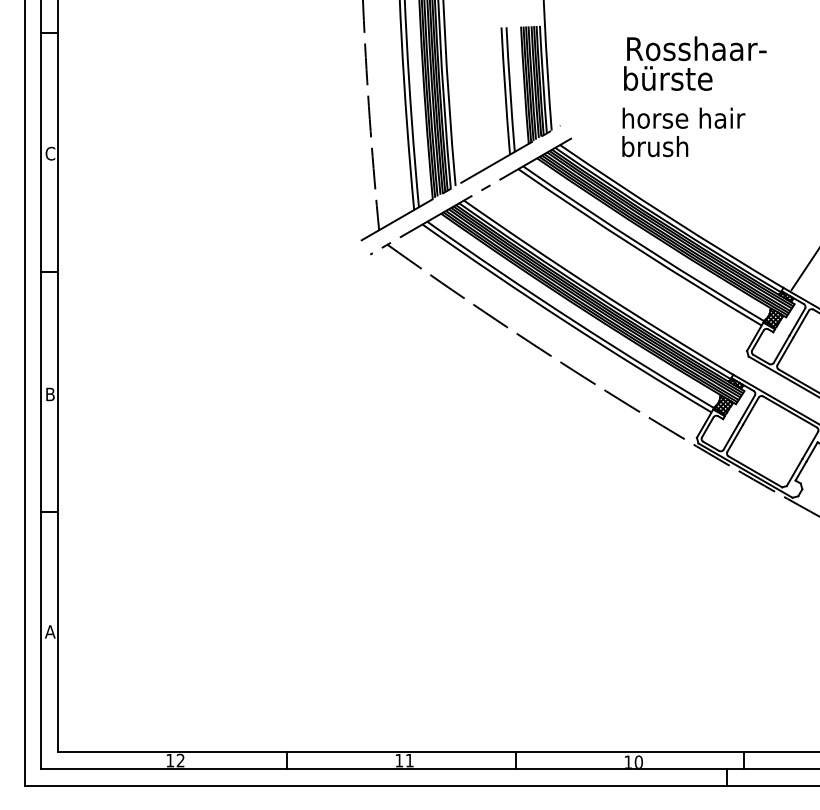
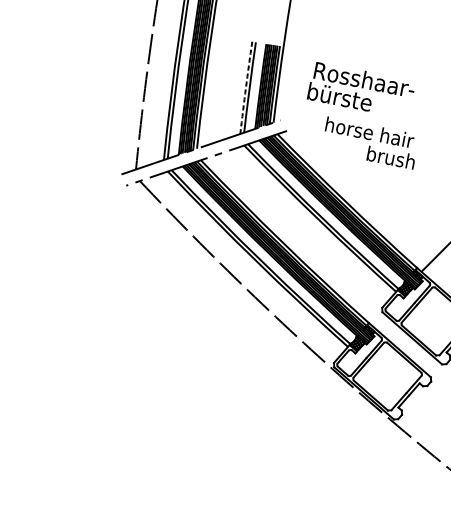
text: (695, 63) -> (361, 90), moved
arc: (505, 91) -> (246, 88), solid -> dashed
text: (655, 146) -> (391, 157), moved

